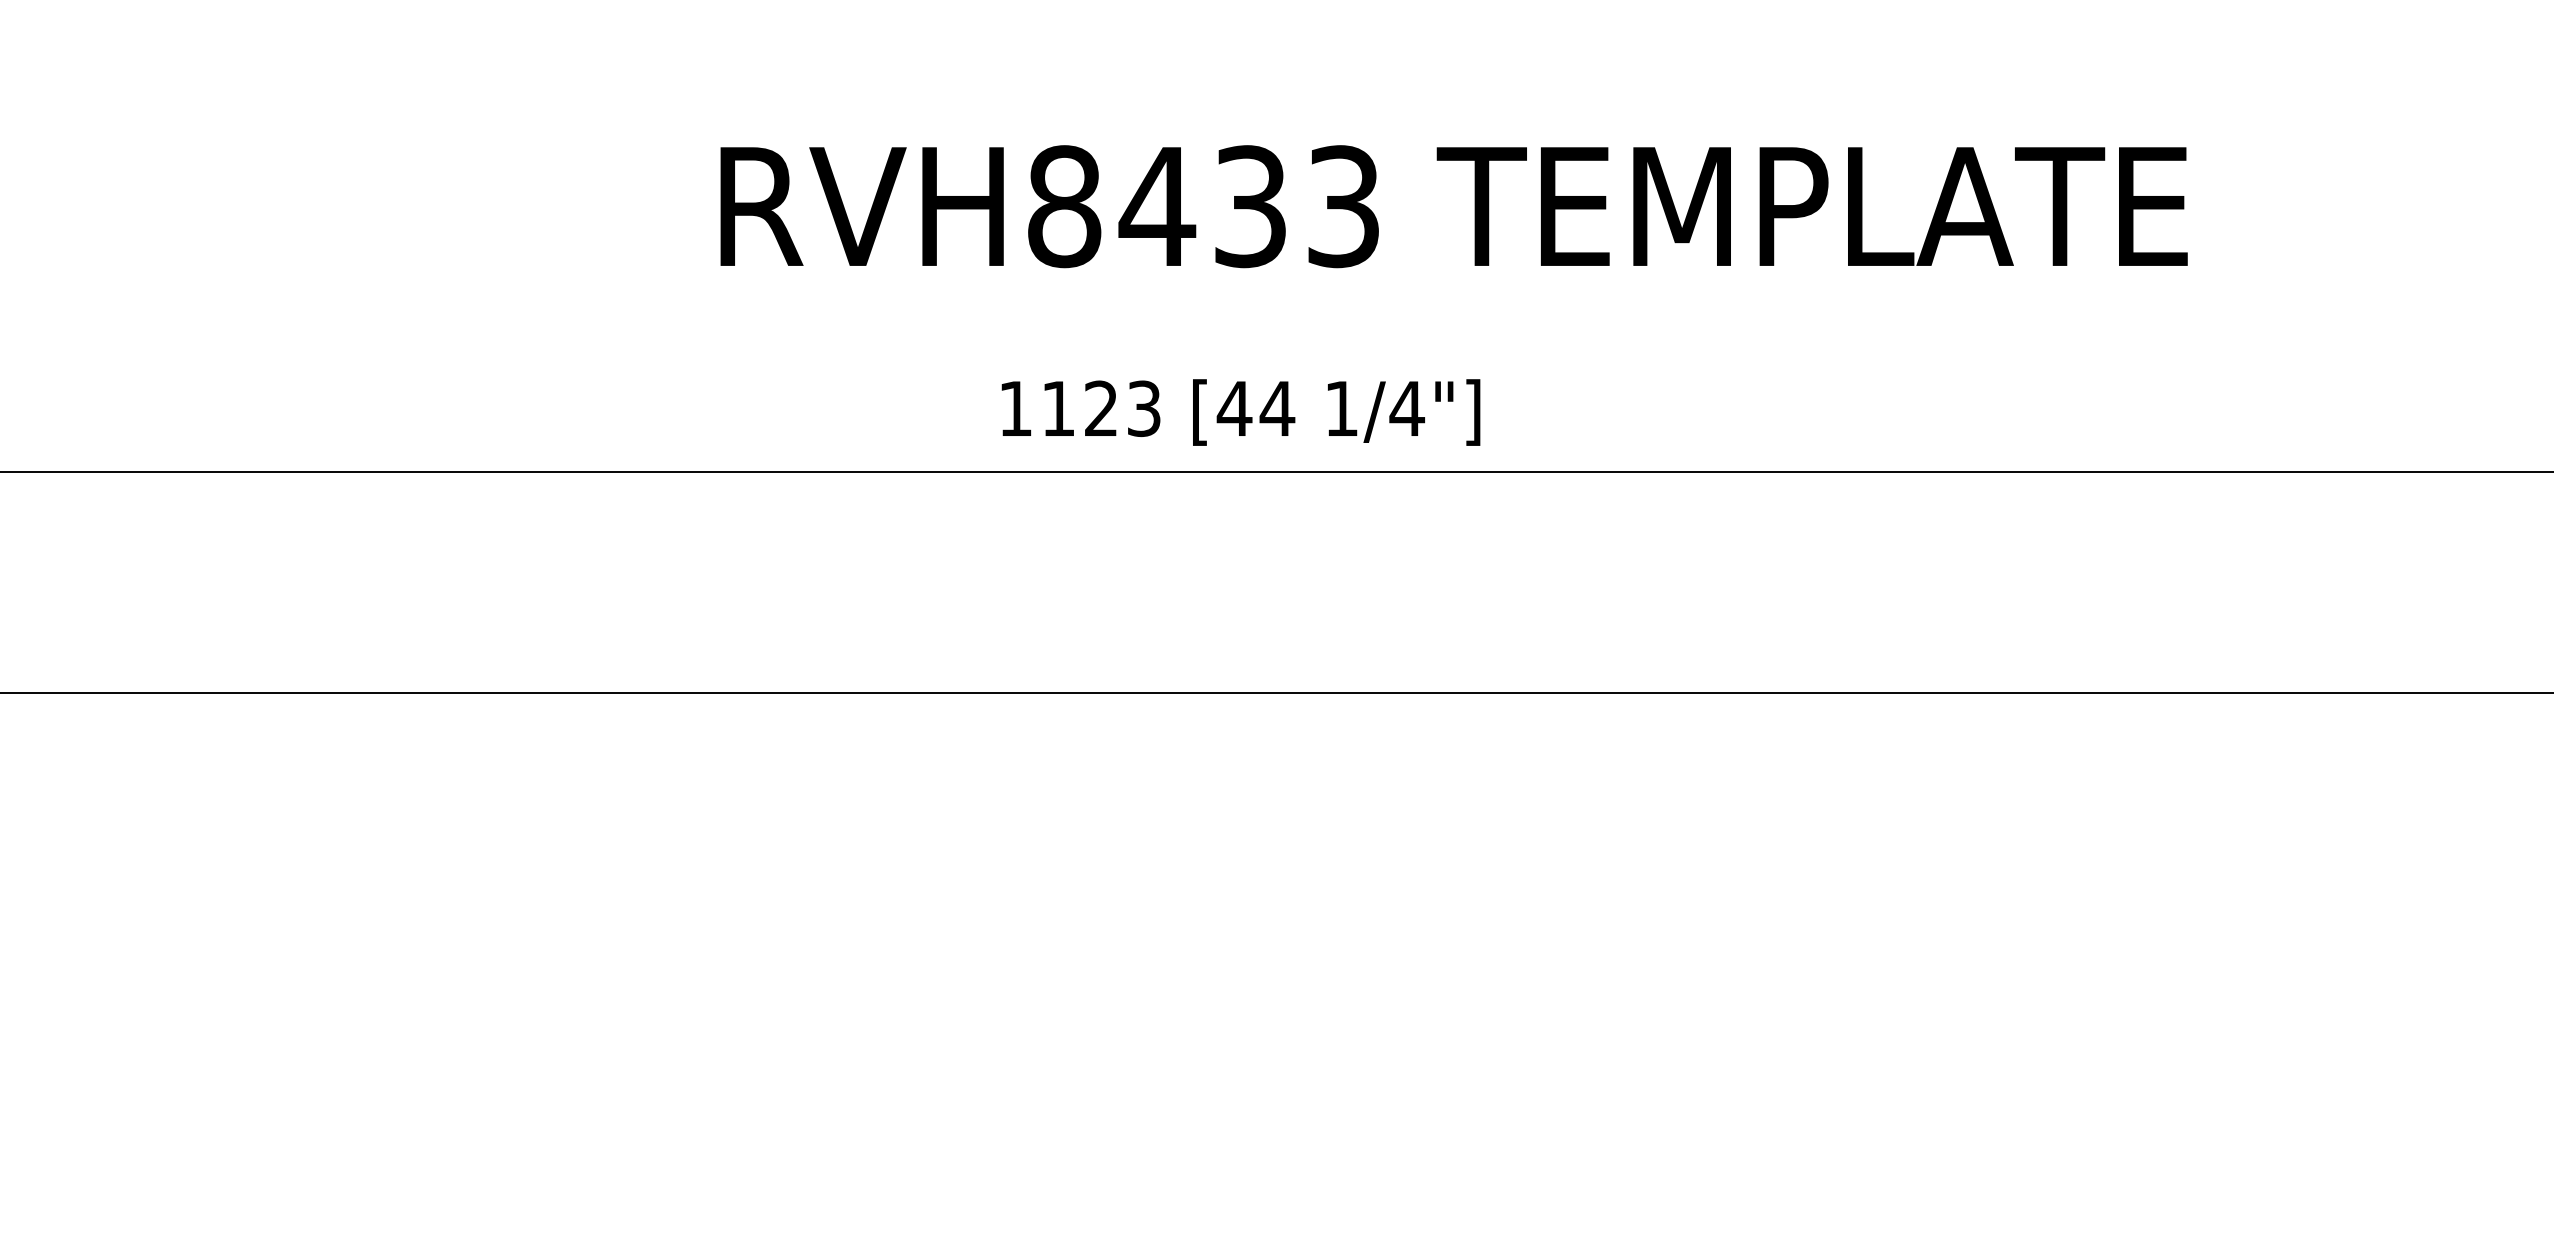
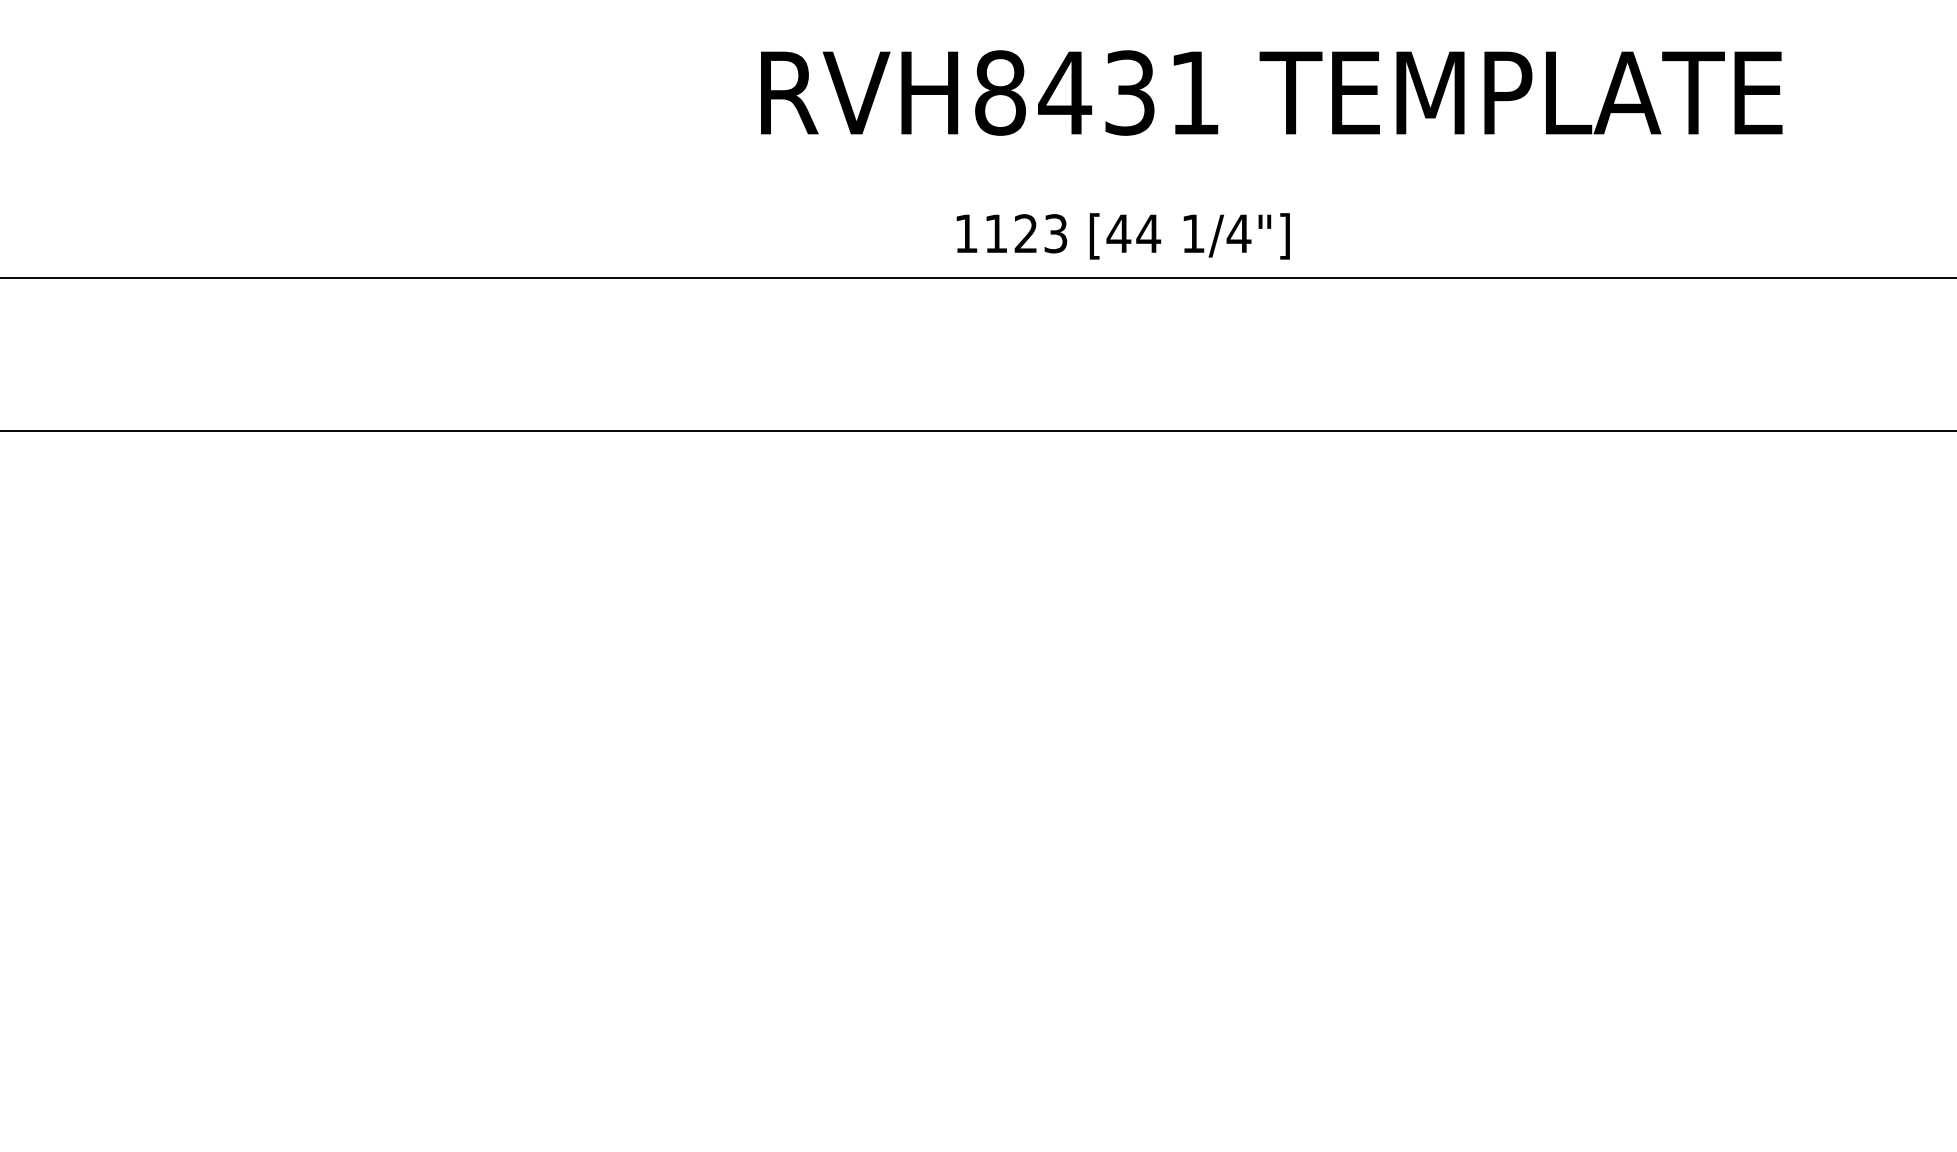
text: (1343, 205) -> (1194, 92), RVH8433 -> RVH8431

